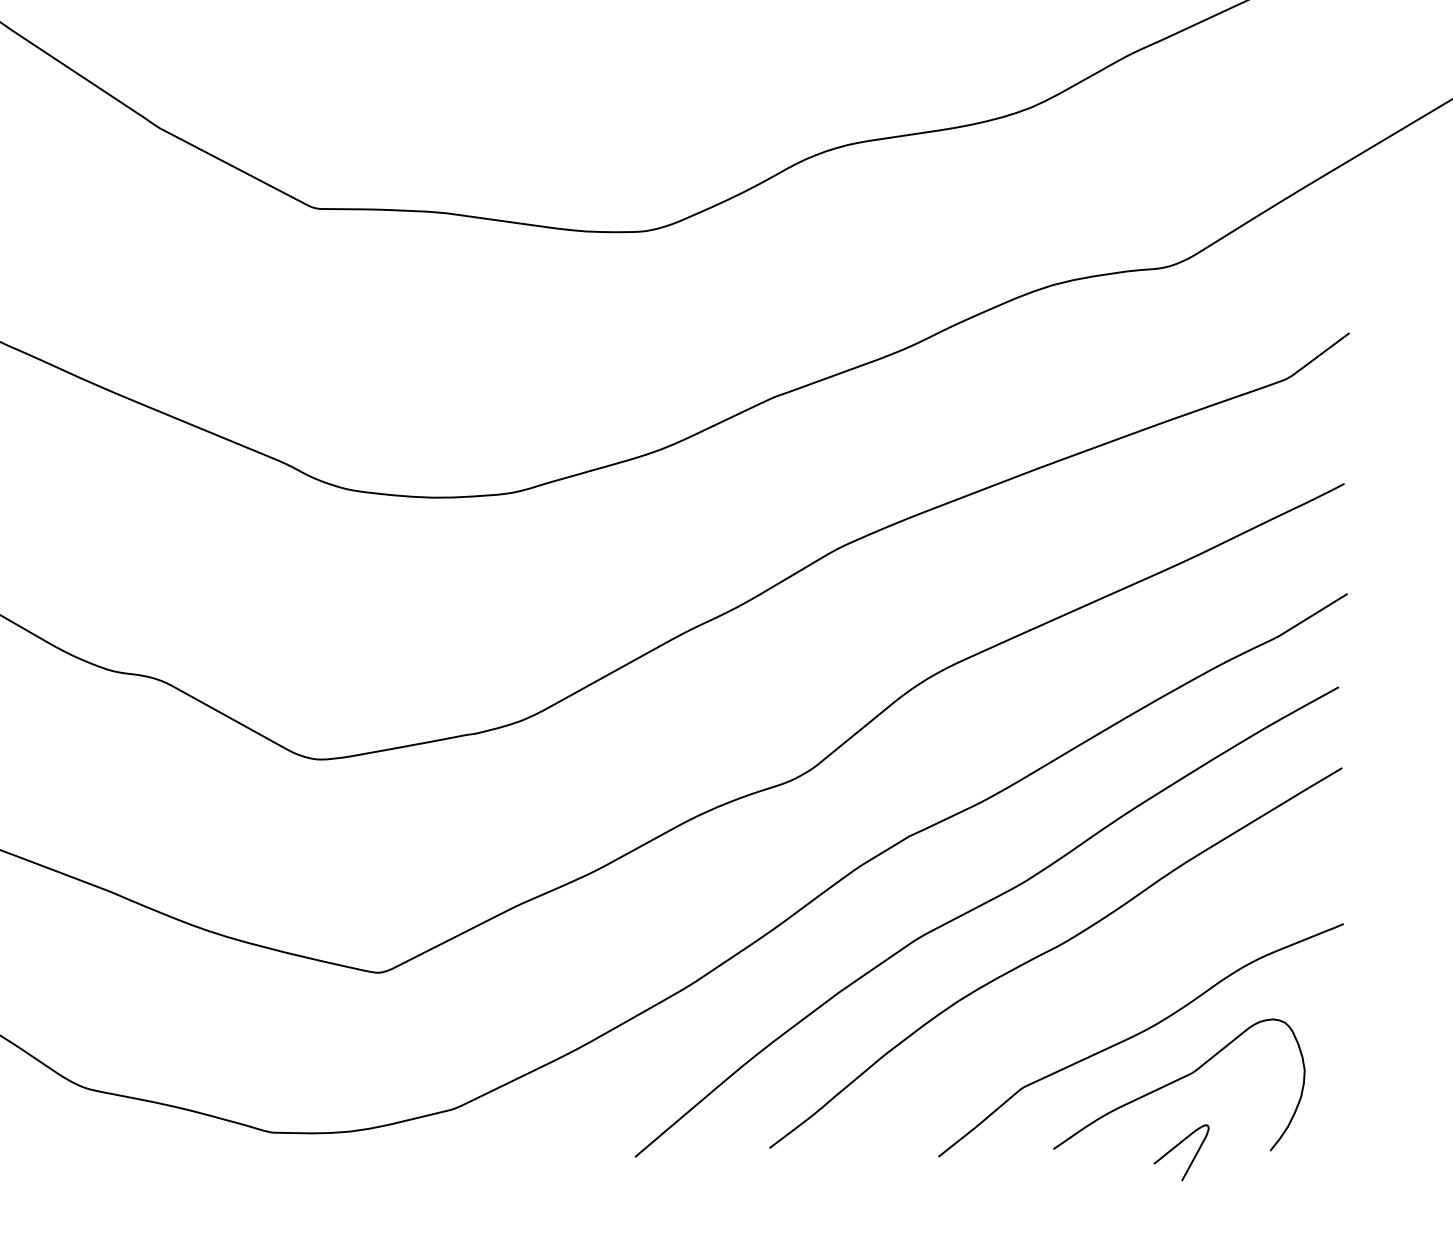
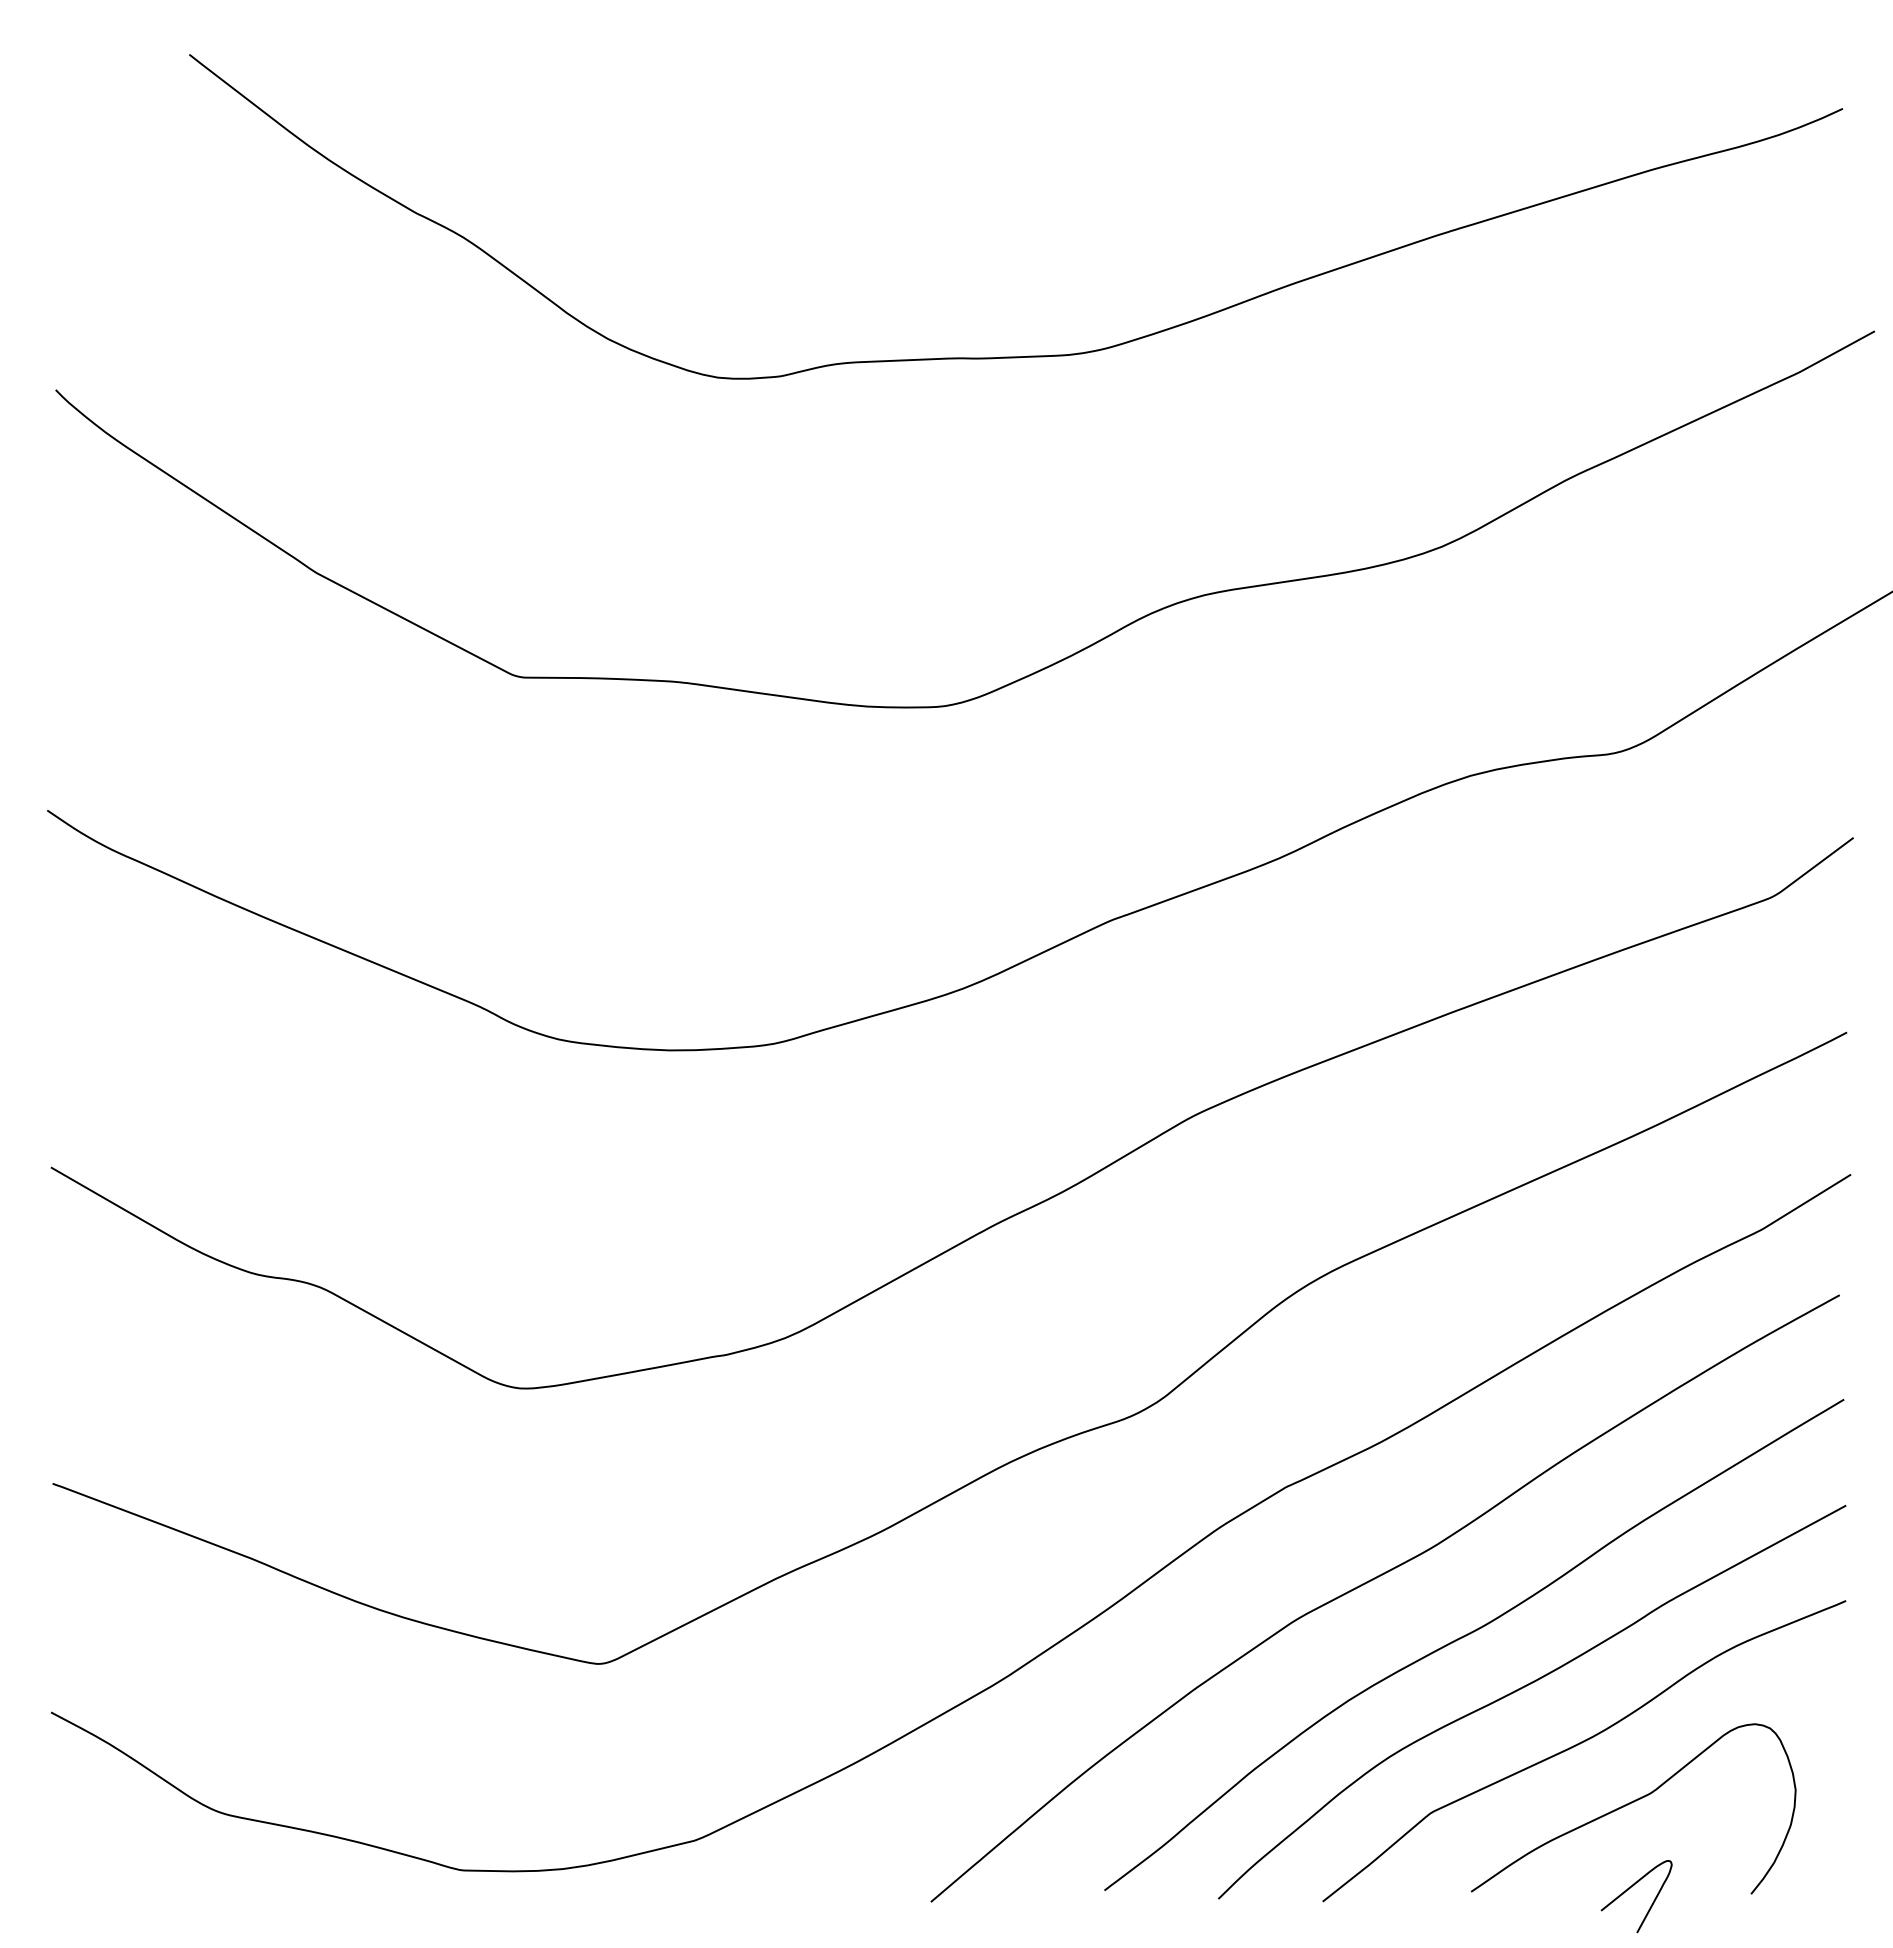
curve: (1095, 990) -> (1525, 1687), added

